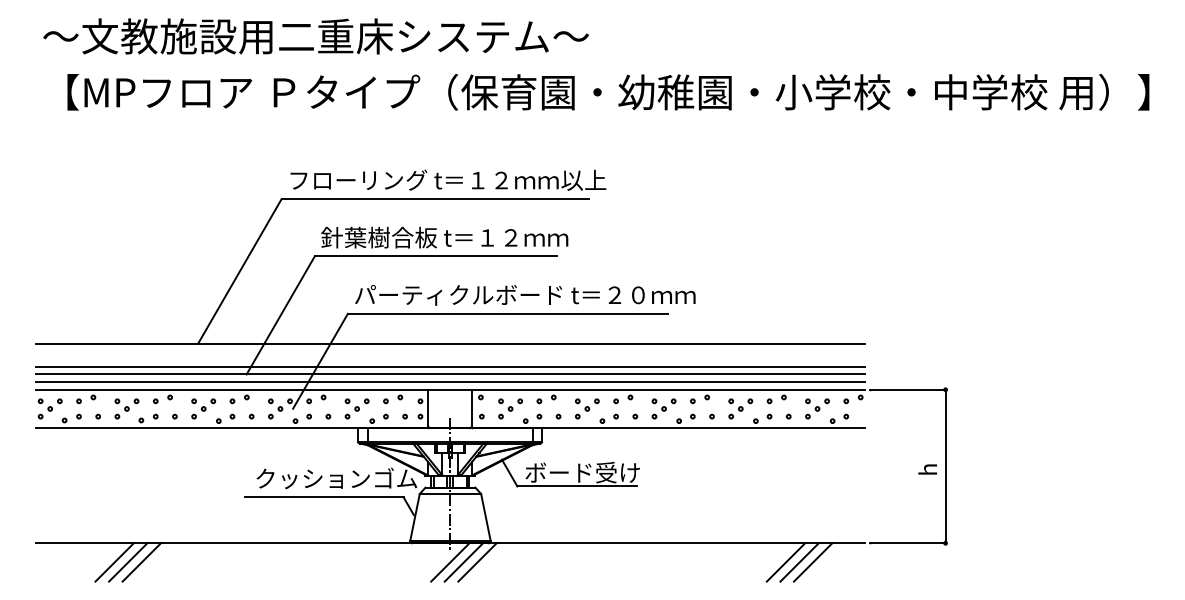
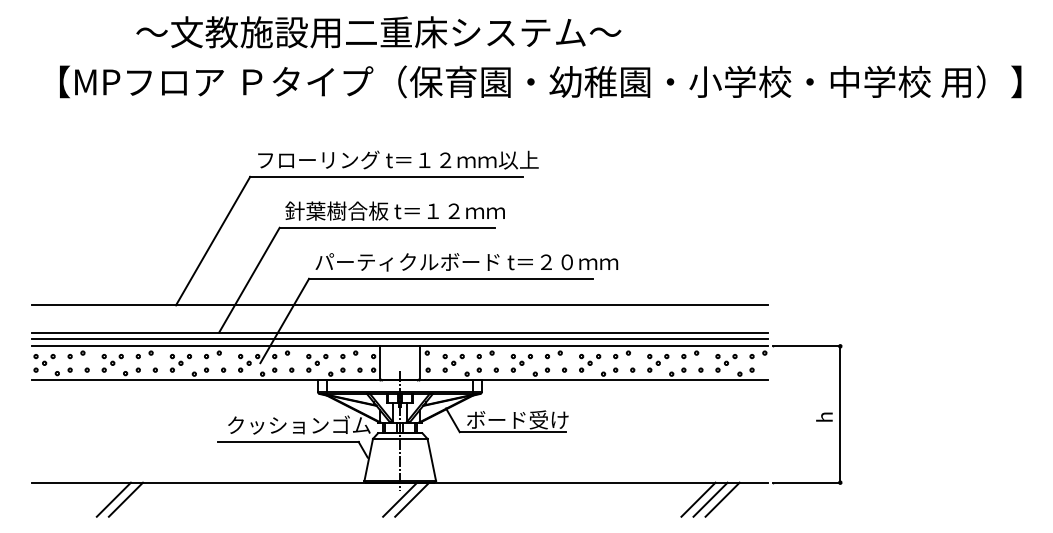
text: (315, 36) -> (378, 32), moved
line: (449, 366) -> (399, 325), removed
line: (114, 562) -> (101, 499), removed
line: (477, 562) -> (424, 499), removed

